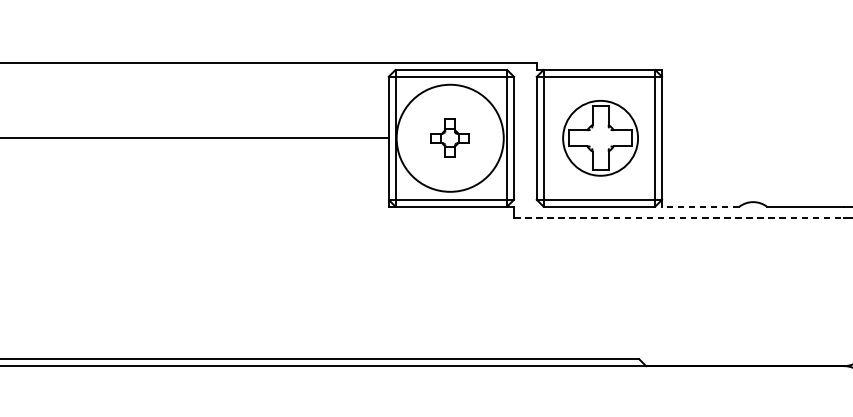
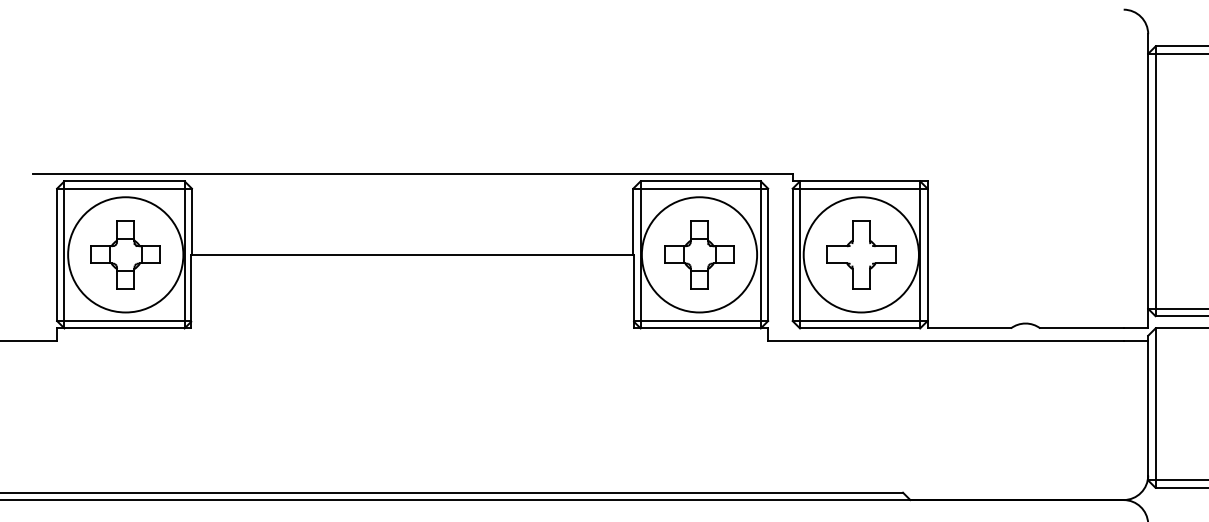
part: (450, 137) -> (699, 254), size x1.67
circle: (599, 137) -> (860, 254), size x1.43
line: (701, 206) -> (969, 328), dashed -> solid
line: (678, 217) -> (945, 340), dashed -> solid

